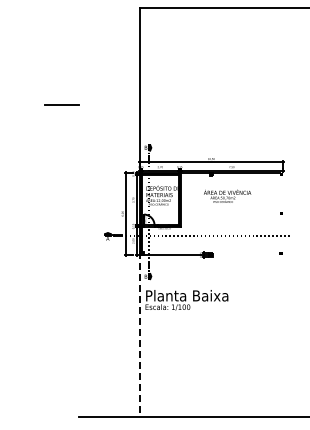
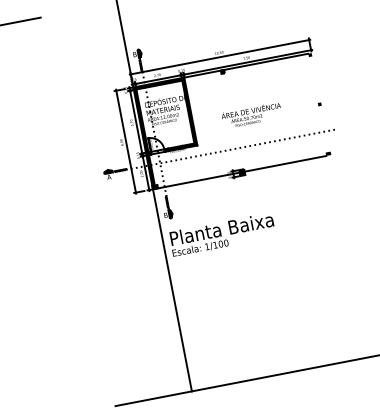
text: (227, 195) -> (251, 114), moved
line: (245, 254) -> (284, 163), added
line: (139, 334) -> (171, 288), dashed -> solid

